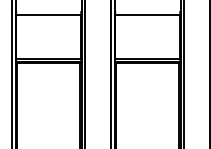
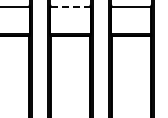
line: (48, 14) -> (70, 6), solid -> dashed

